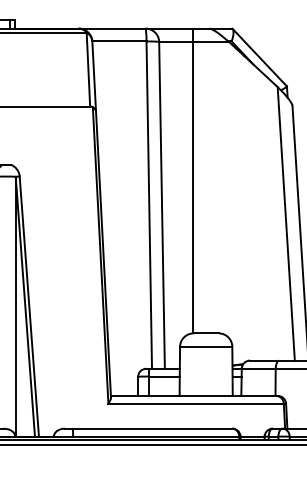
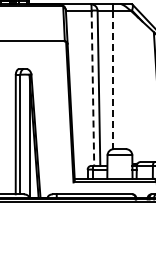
line: (192, 188) -> (113, 80), solid -> dashed
line: (148, 205) -> (92, 88), solid -> dashed

